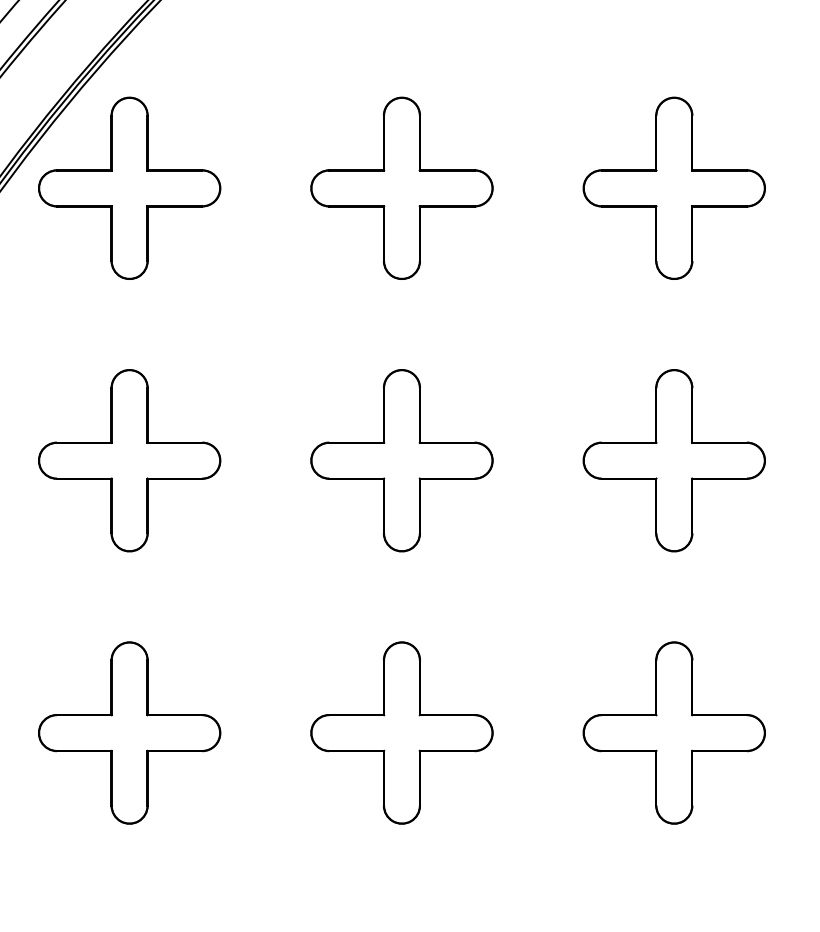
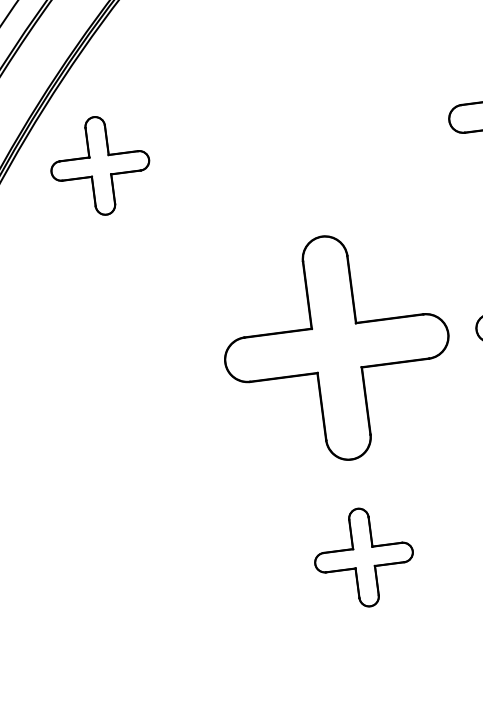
part: (129, 187) -> (100, 165), size x0.7
part: (401, 187) -> (309, 138), removed
part: (129, 460) -> (127, 375), removed
part: (401, 460) -> (336, 348), size x1.6
part: (129, 732) -> (154, 584), removed
part: (401, 732) -> (363, 557), size x0.7

